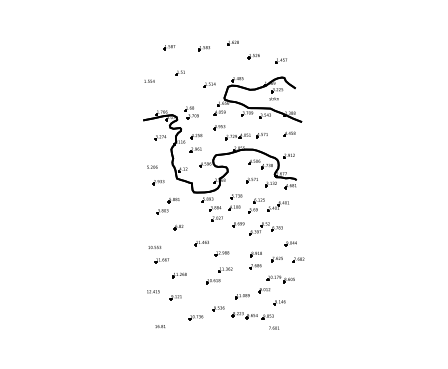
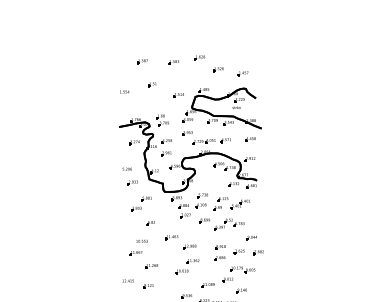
part: (251, 180) -> (216, 181), removed
text: (154, 247) -> (141, 241), moved

